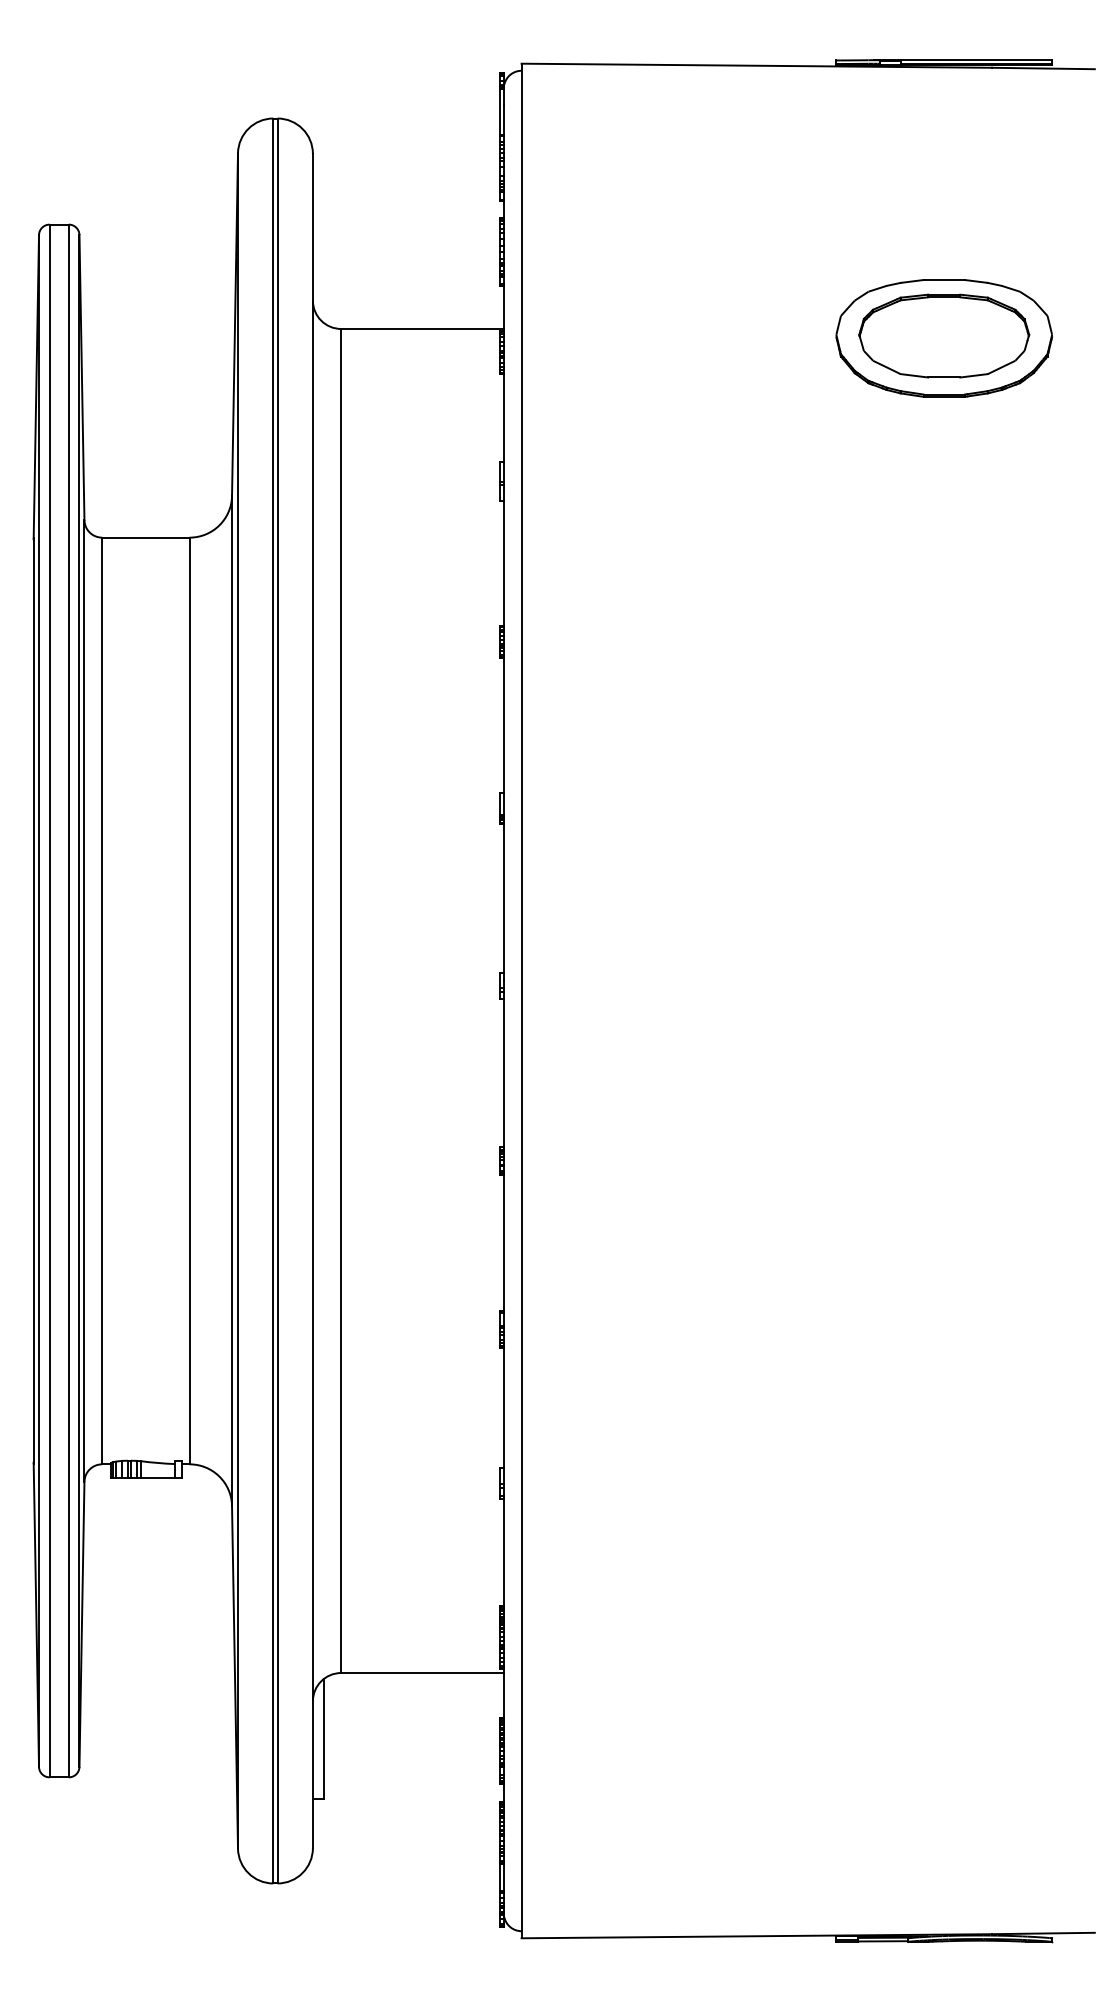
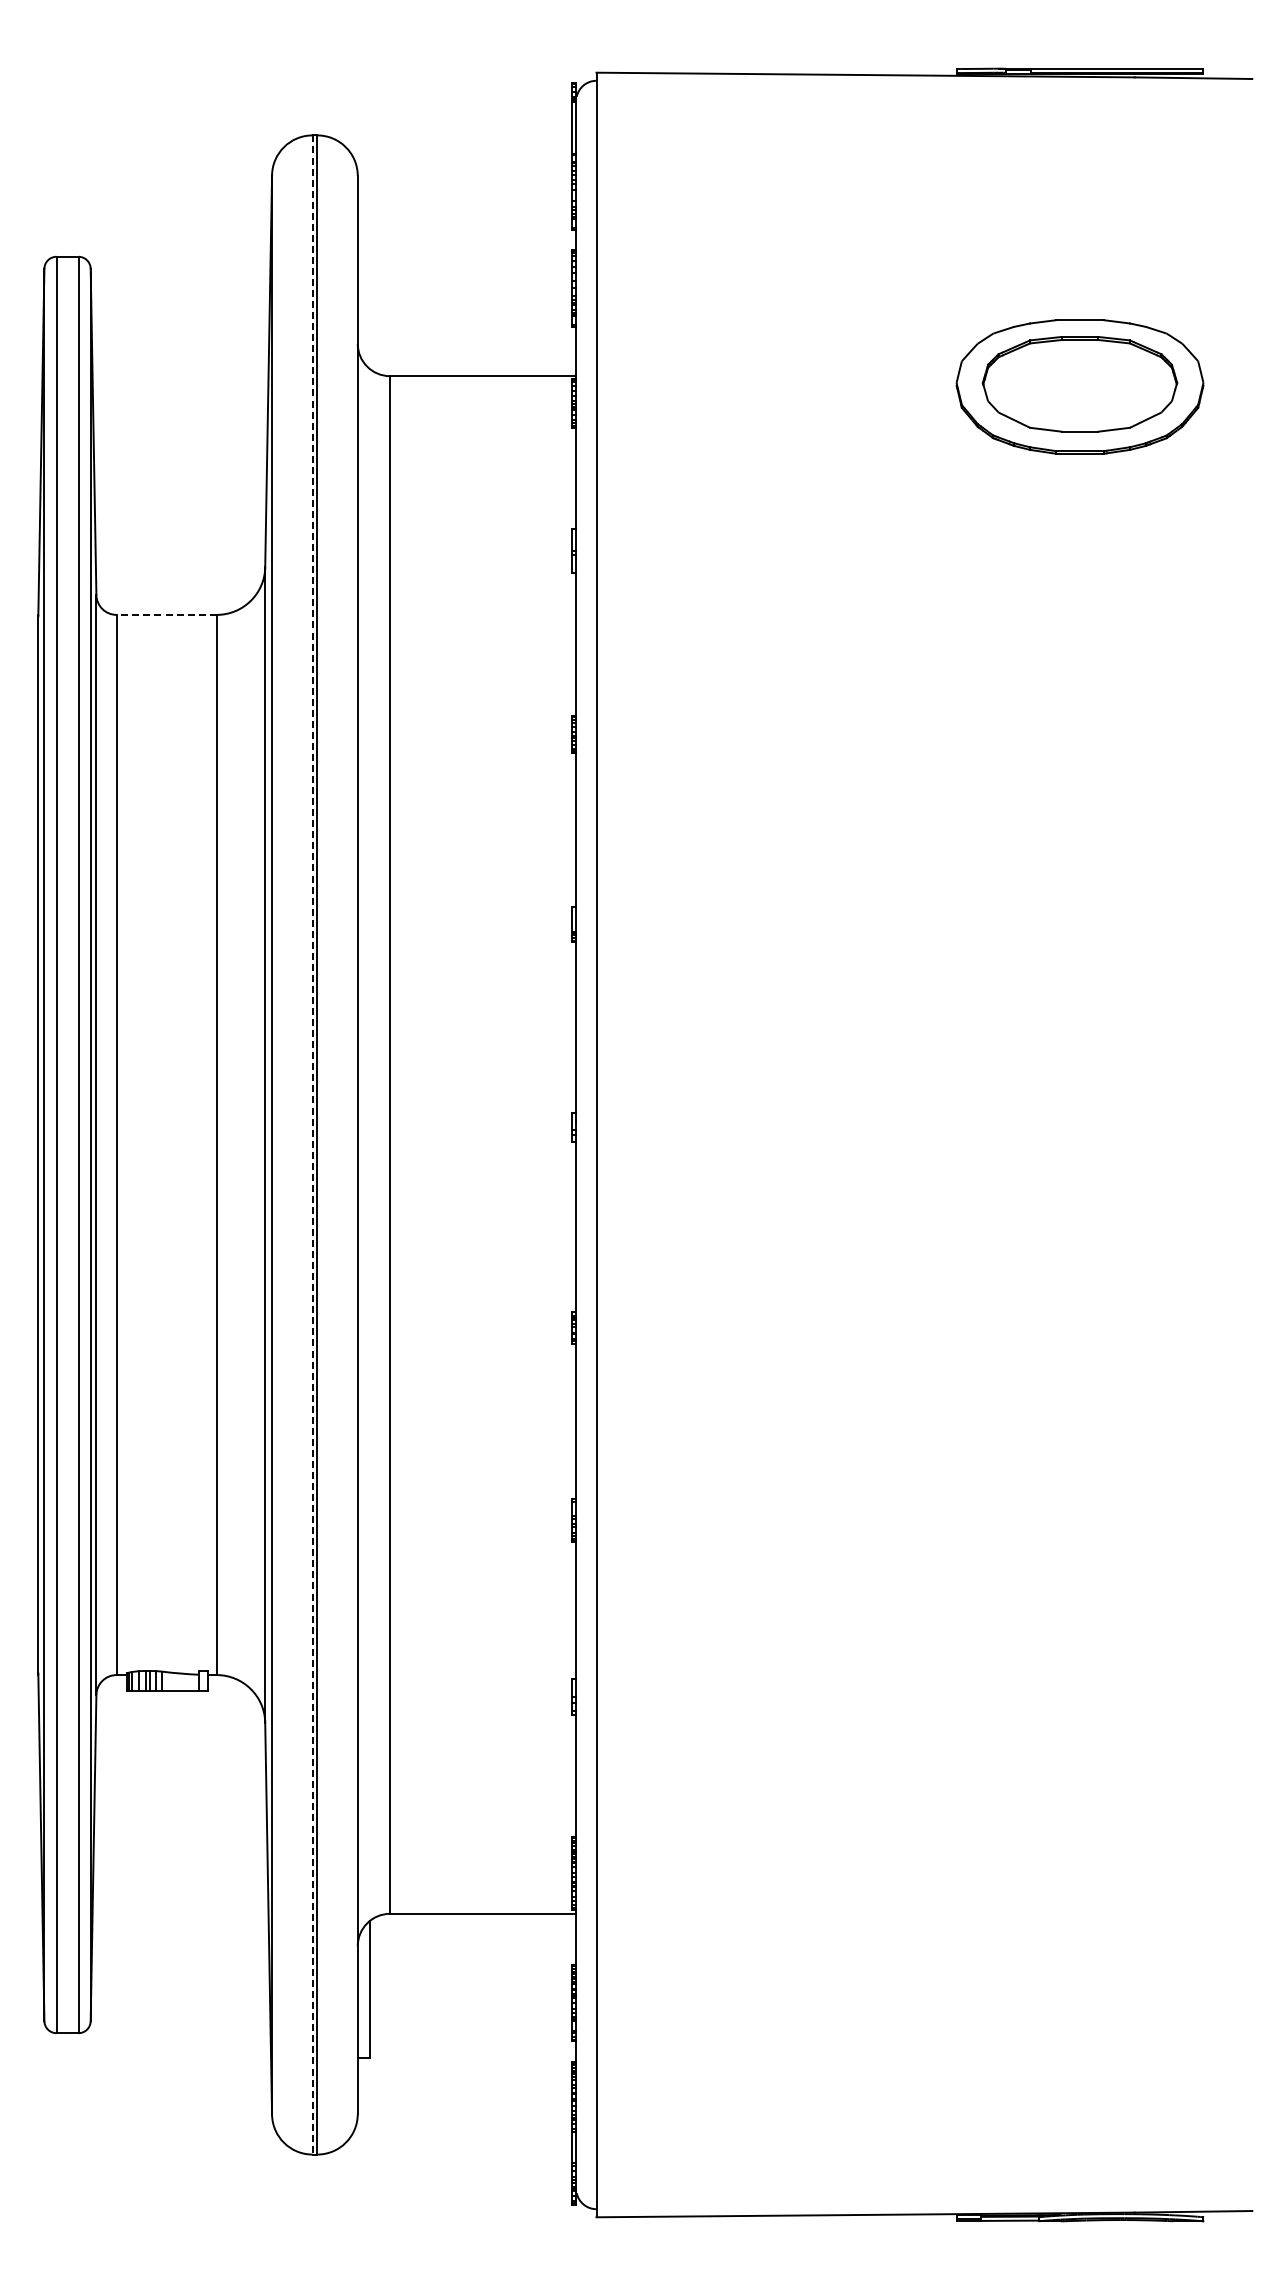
line: (145, 537) -> (166, 614), solid -> dashed
line: (273, 1001) -> (312, 1145), solid -> dashed

